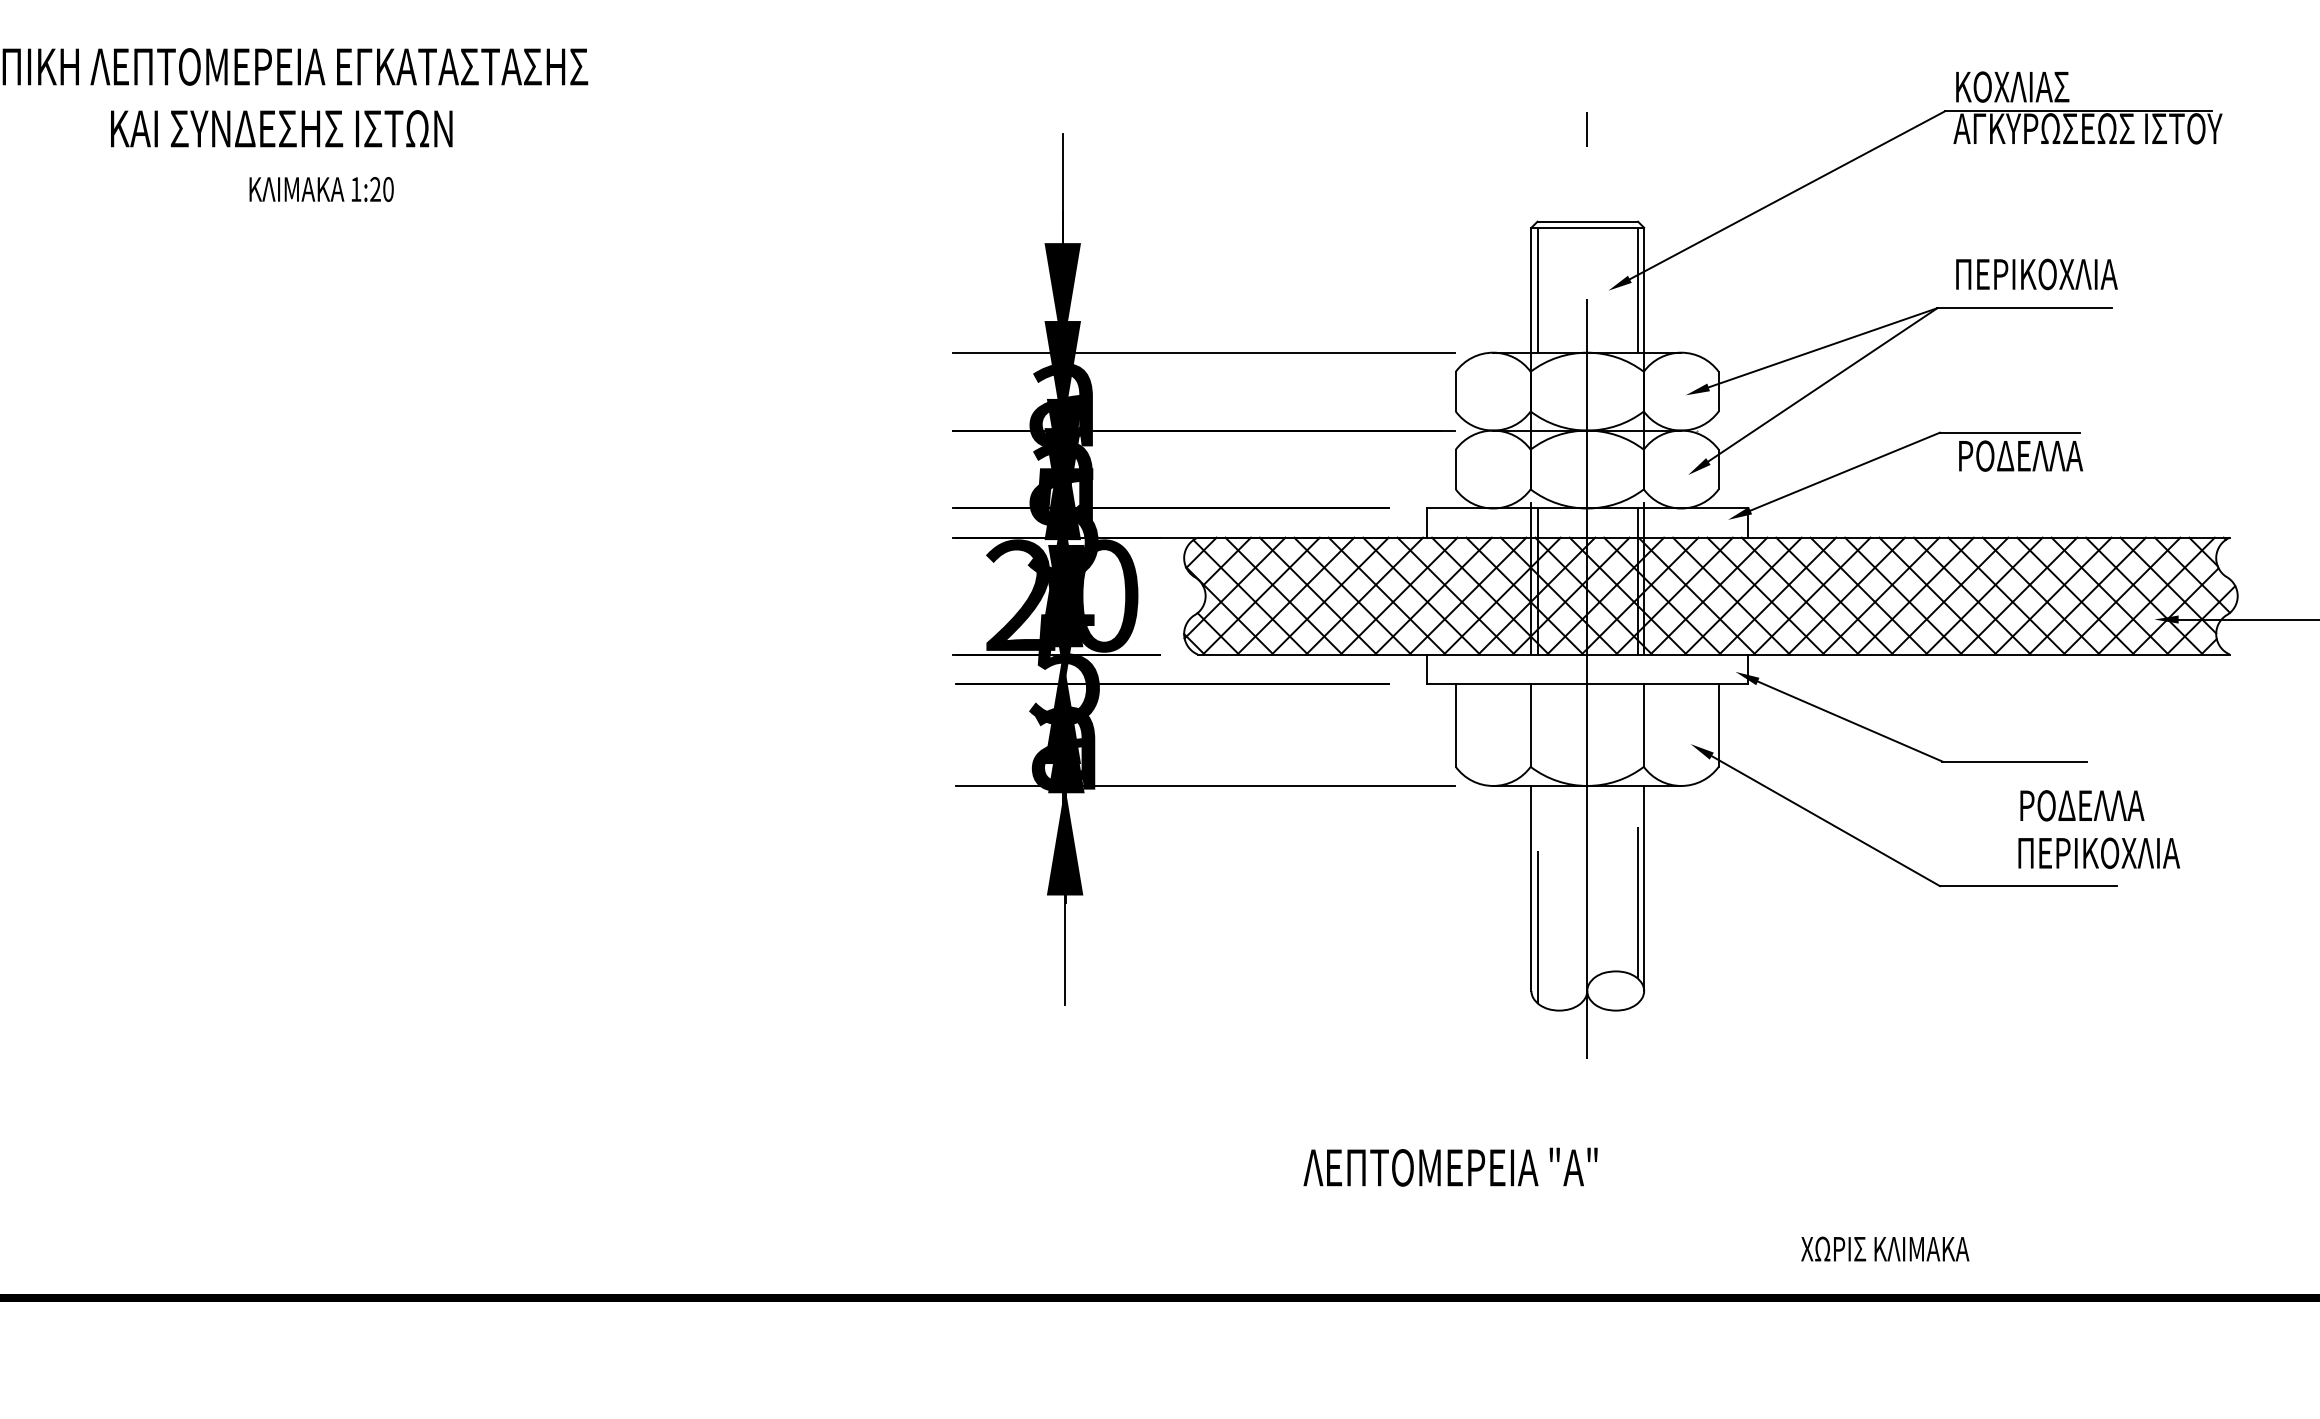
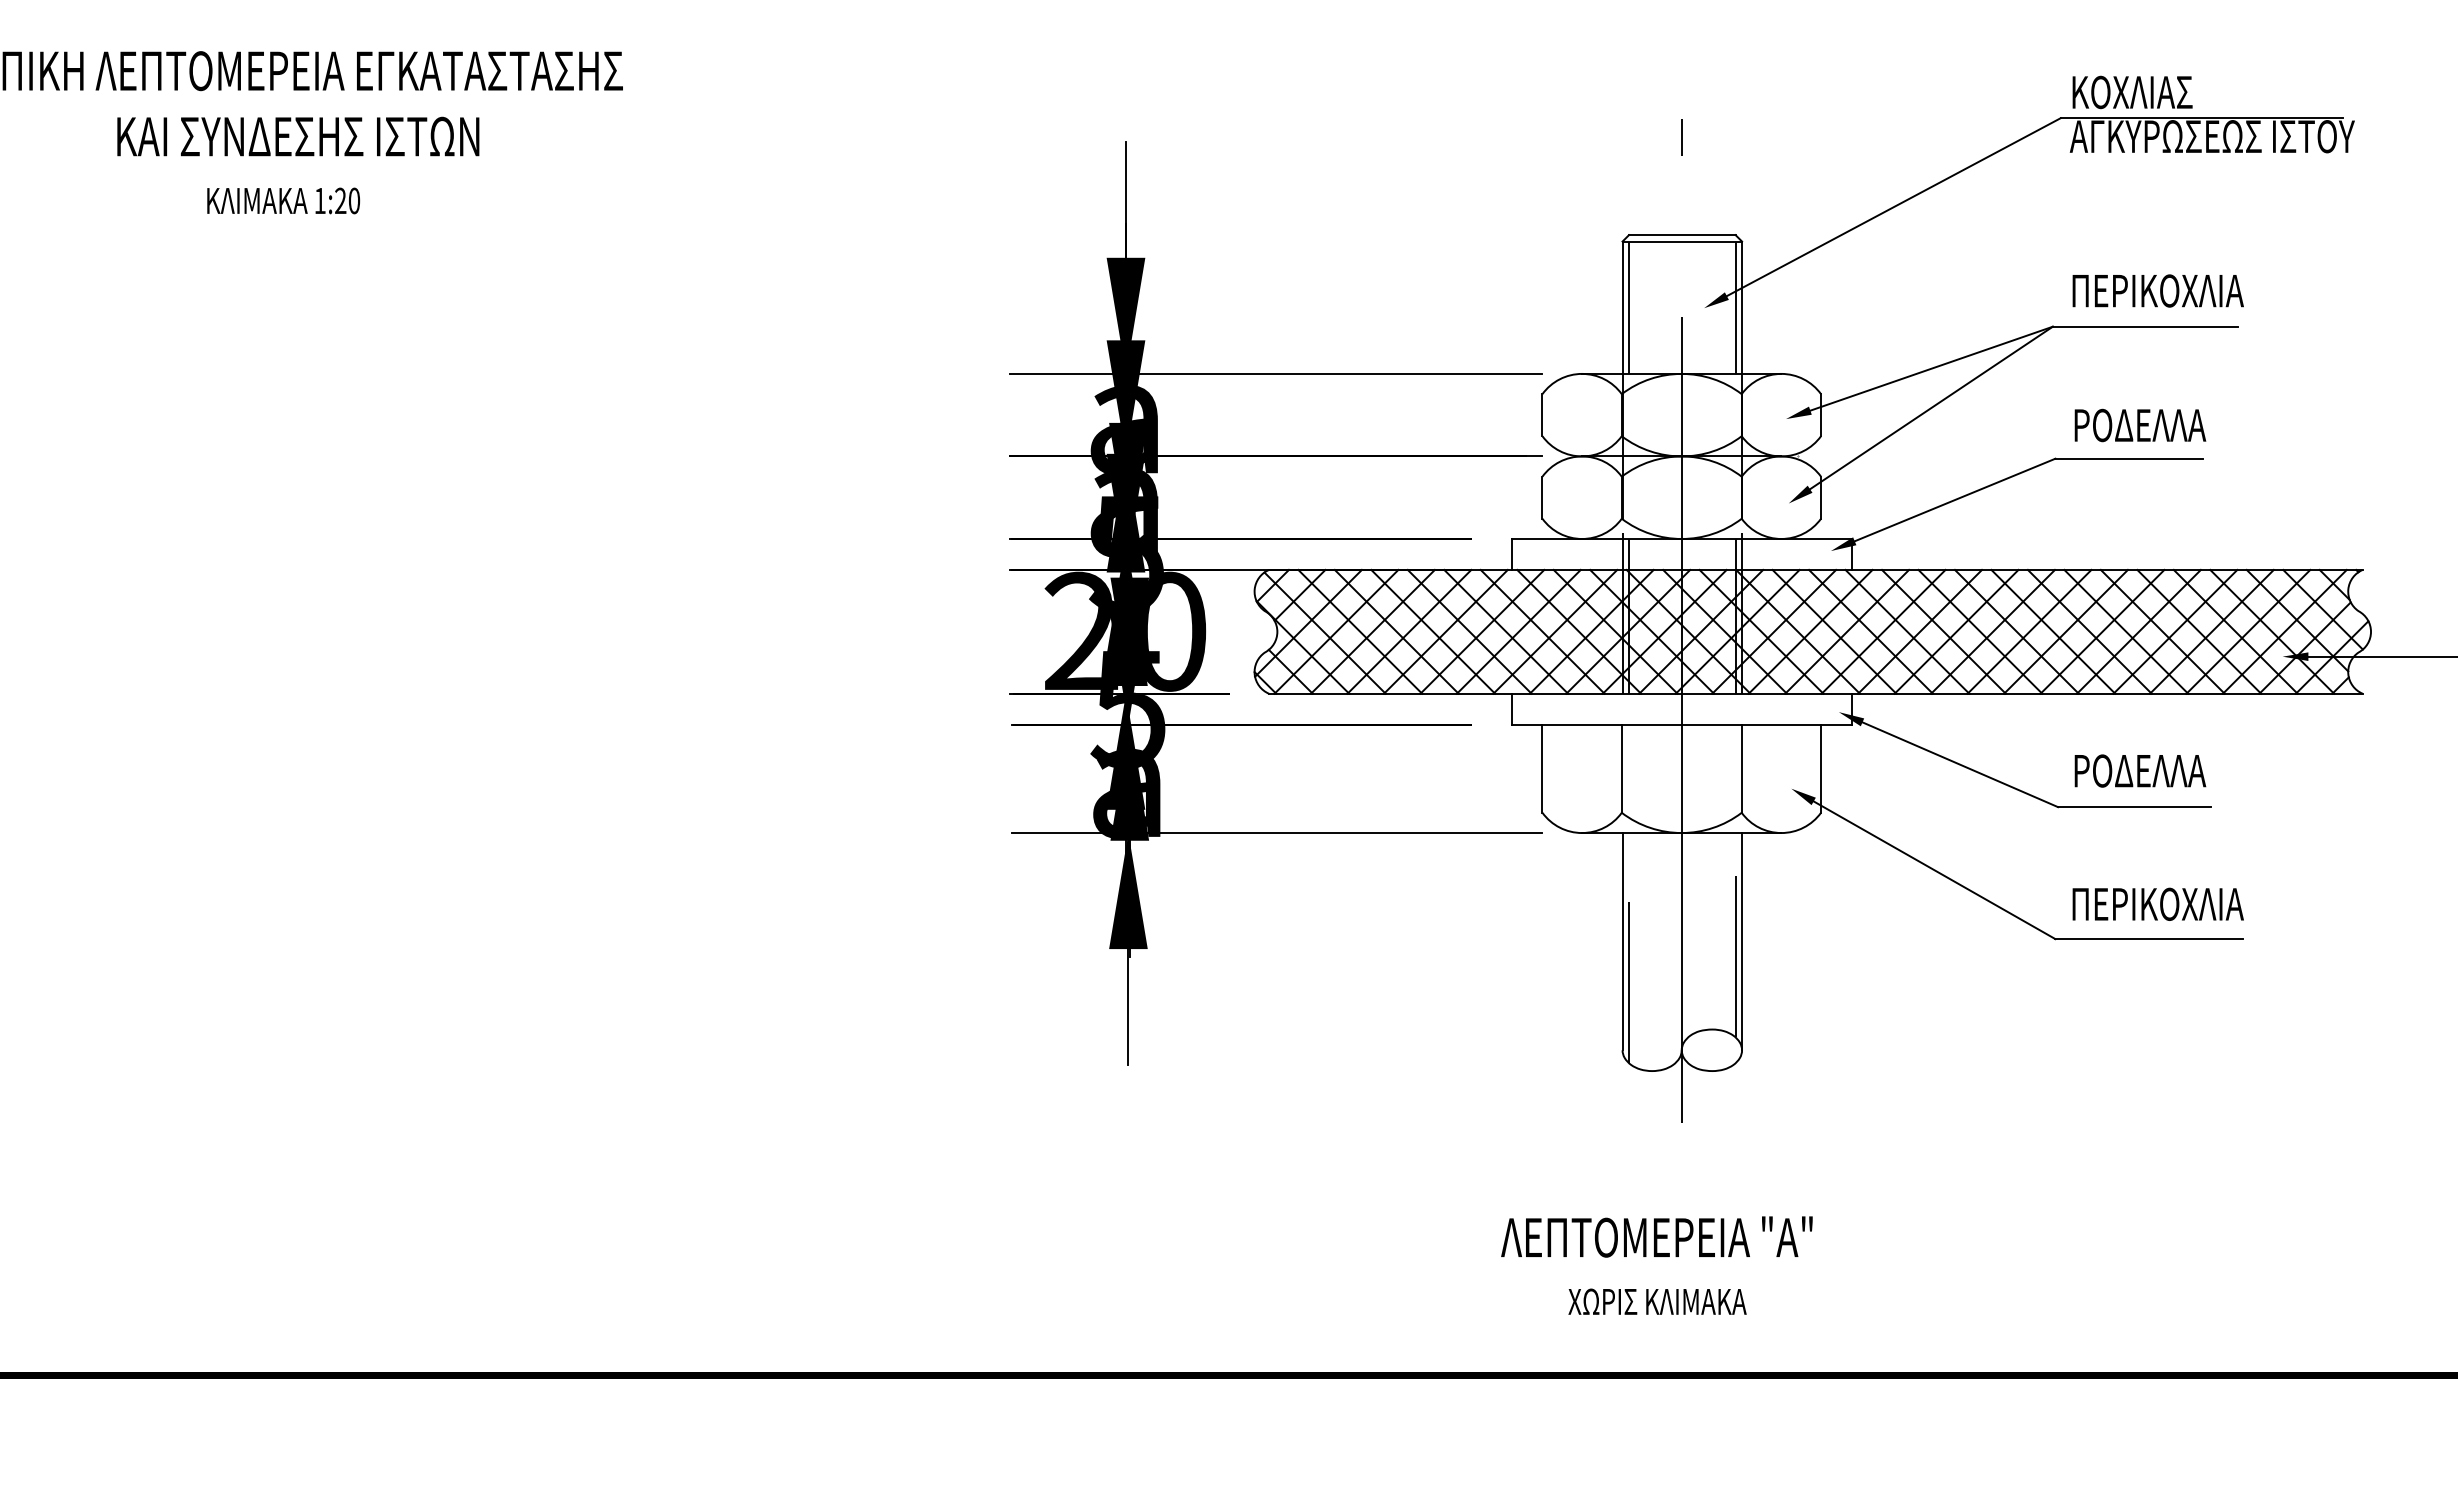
text: (321, 189) -> (283, 200), moved
text: (2021, 456) -> (2140, 425), moved
text: (2082, 805) -> (2140, 770), moved
text: (2098, 852) -> (2157, 903), moved
text: (1450, 1166) -> (1656, 1236), moved
text: (1885, 1248) -> (1657, 1301), moved

